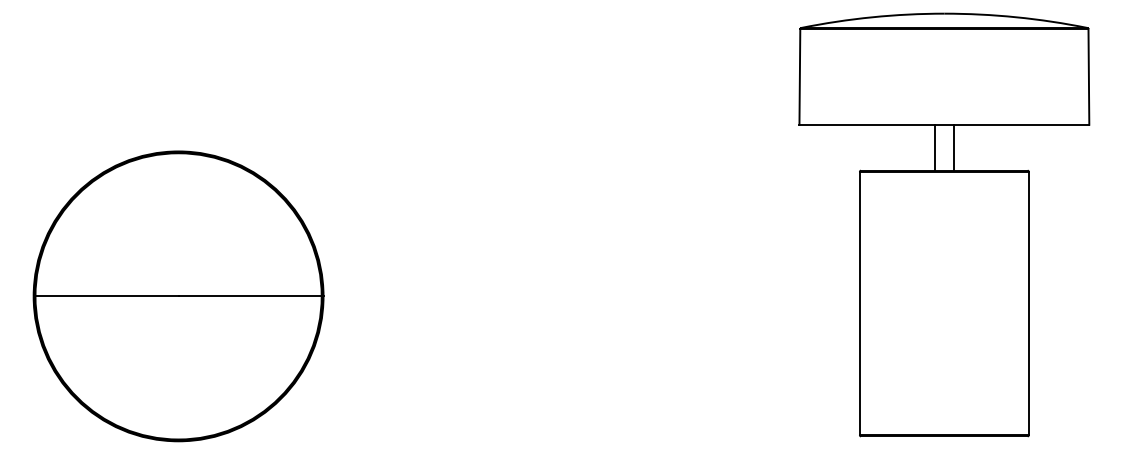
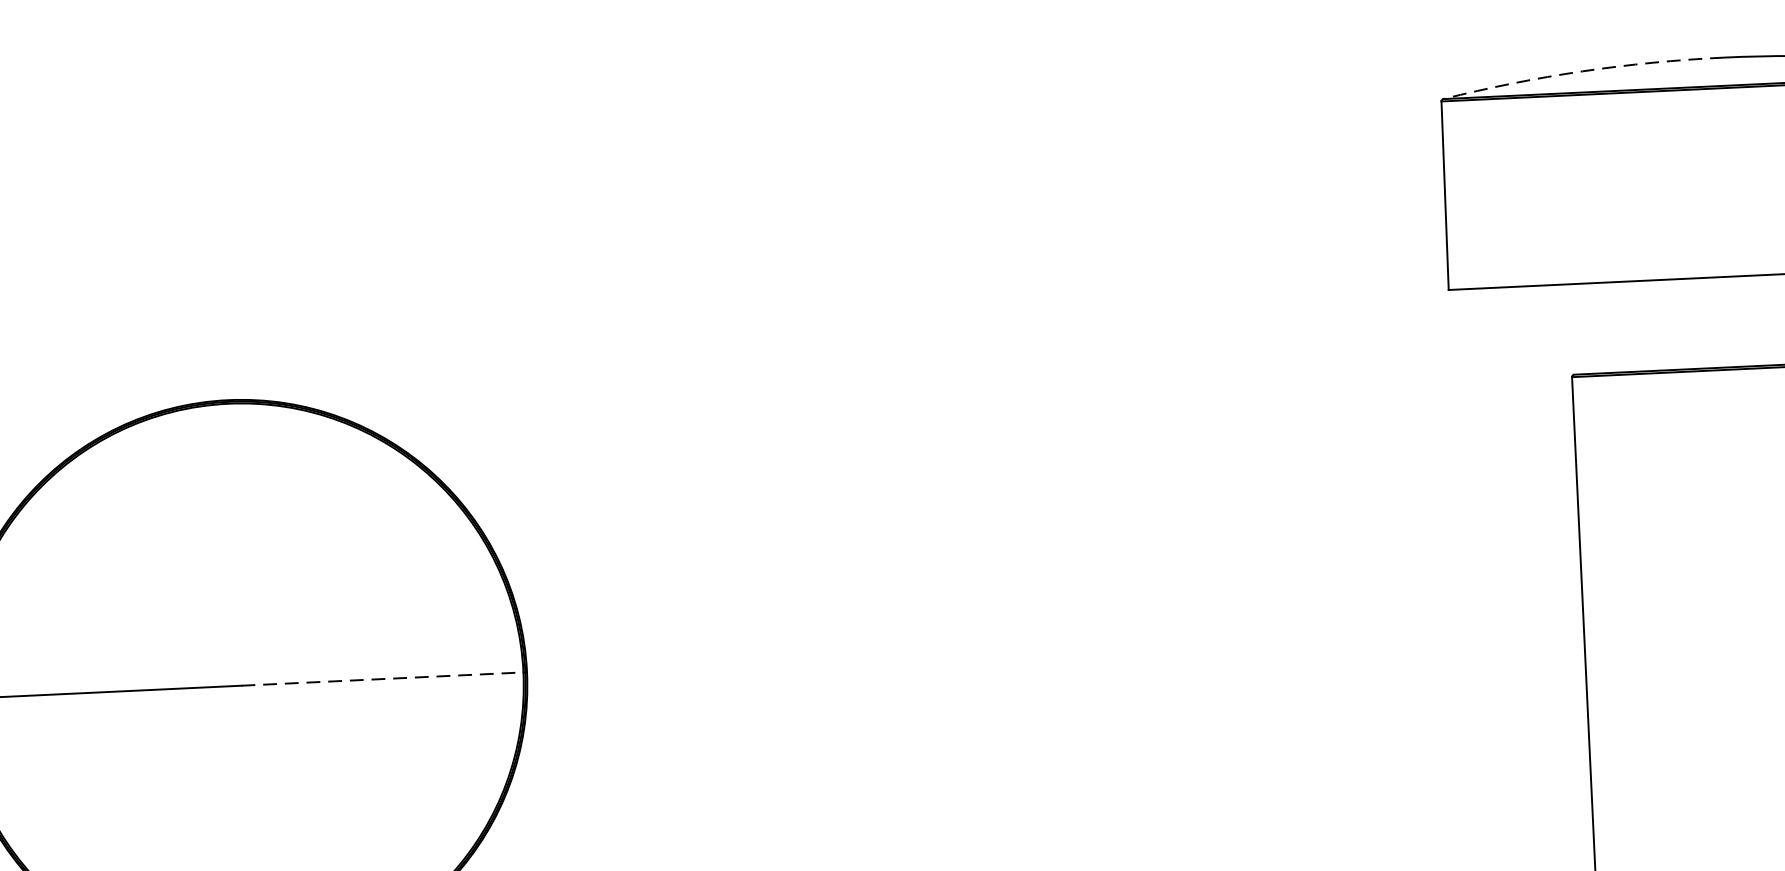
arc: (872, 17) -> (1582, 71), solid -> dashed
line: (934, 147) -> (1716, 322), removed
line: (954, 147) -> (1756, 320), removed
line: (250, 296) -> (383, 679), solid -> dashed

